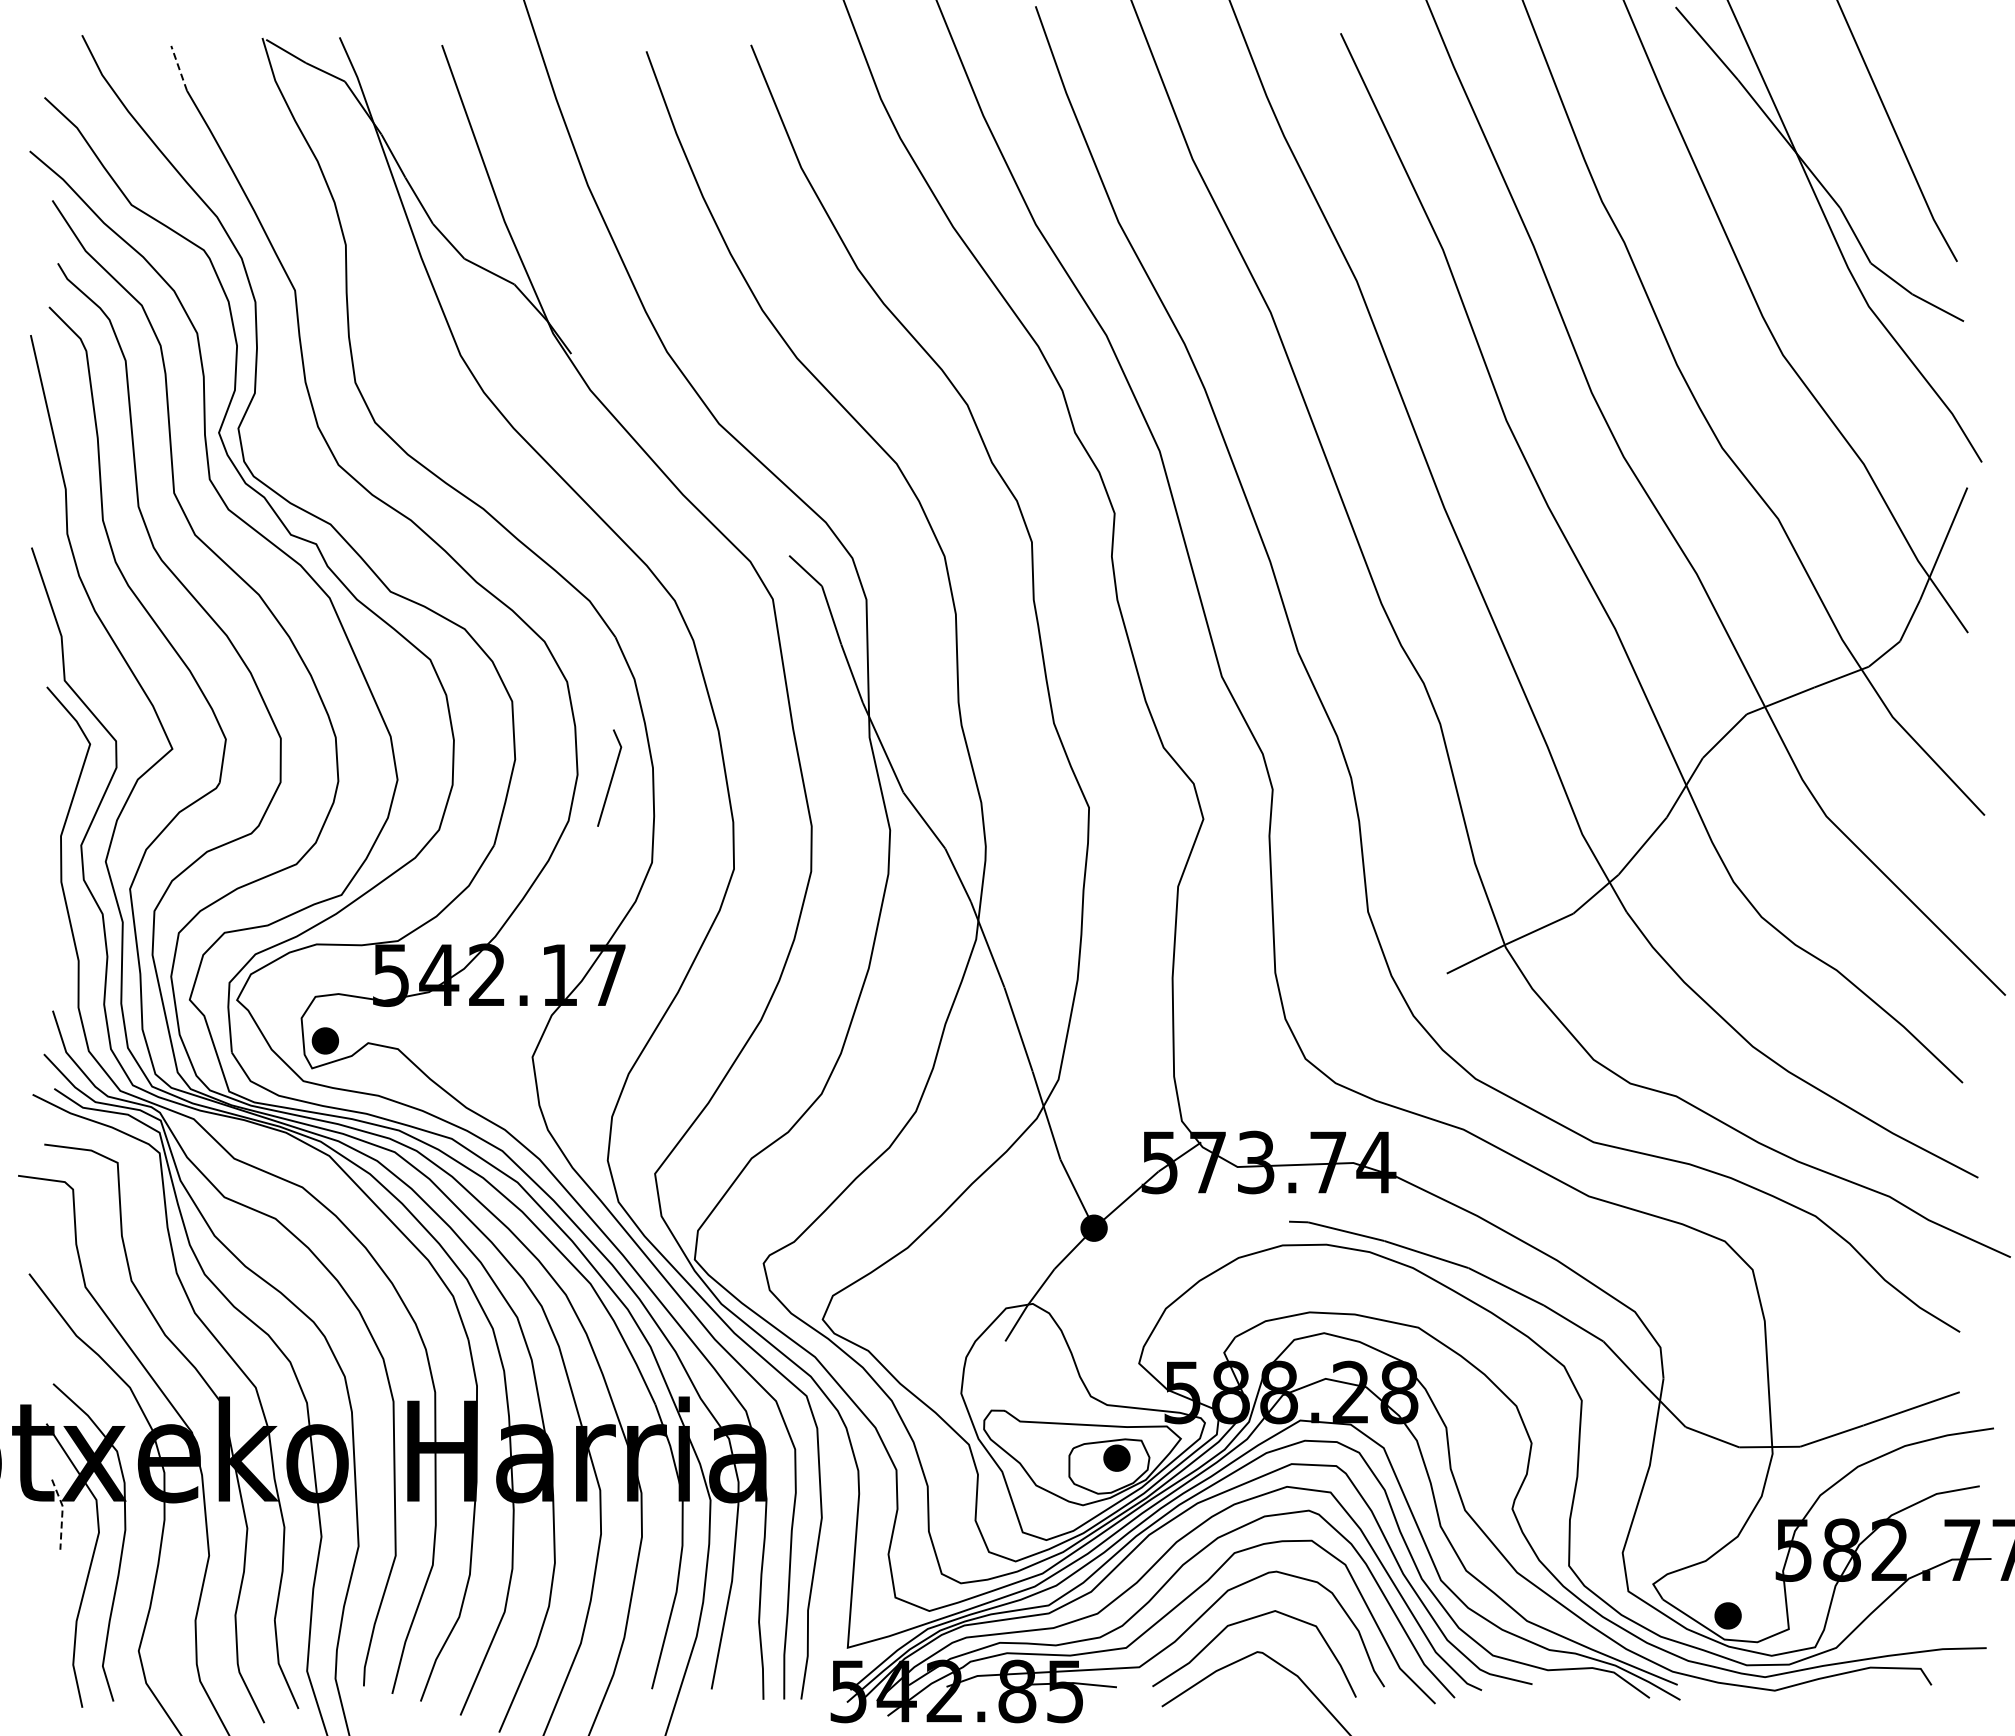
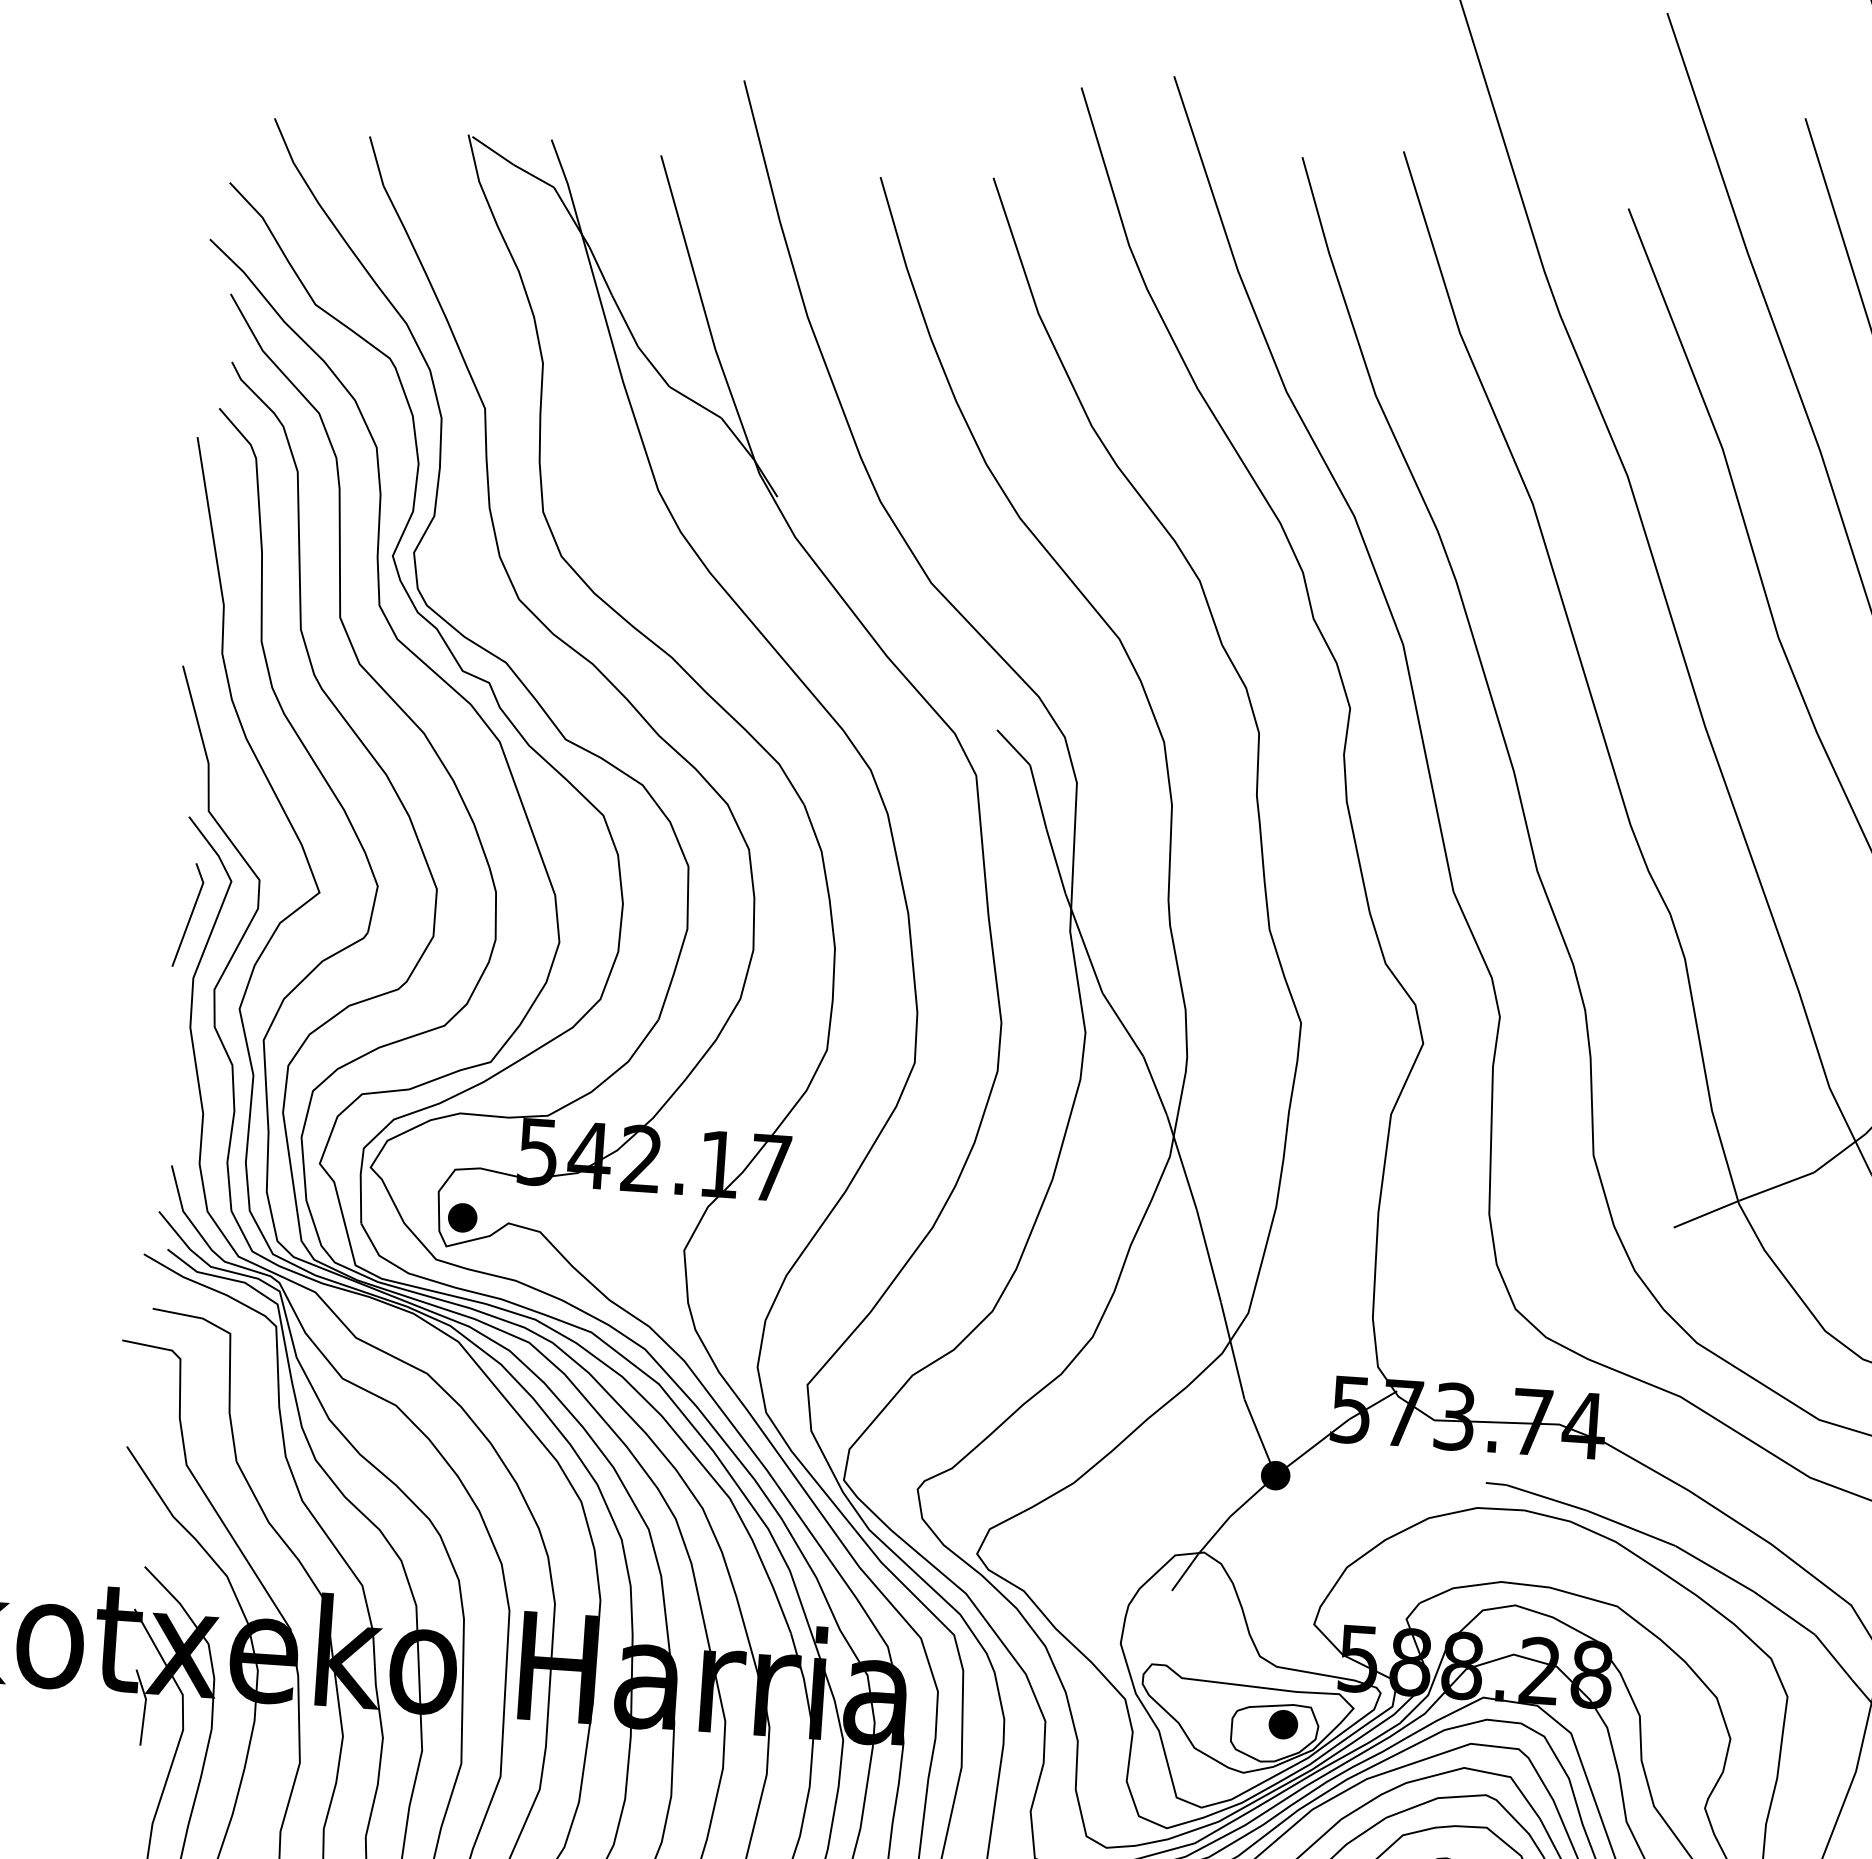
line: (179, 68) -> (377, 161), dashed -> solid
line: (611, 777) -> (190, 914), moved
line: (62, 1513) -> (145, 1706), dashed -> solid

